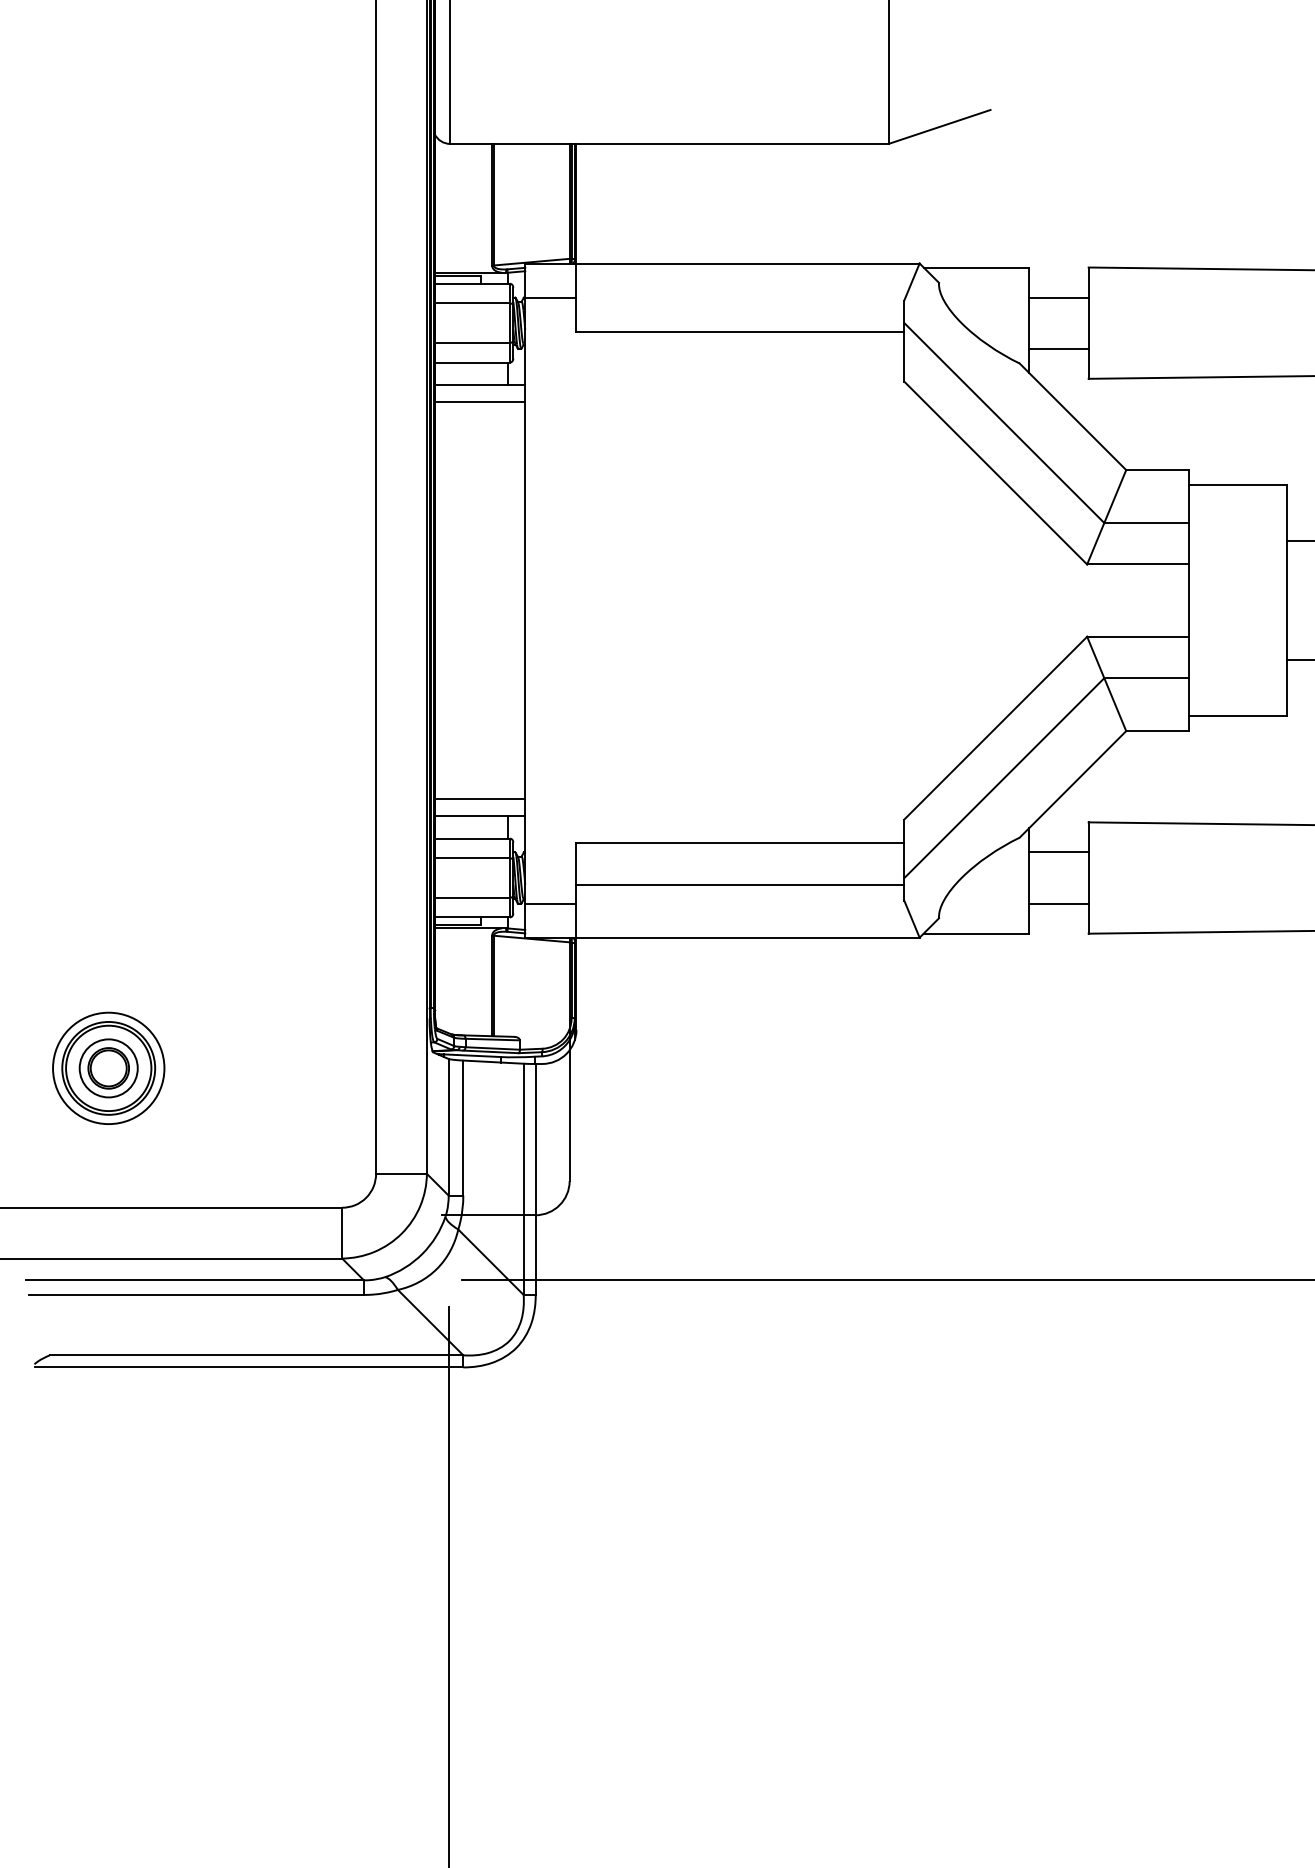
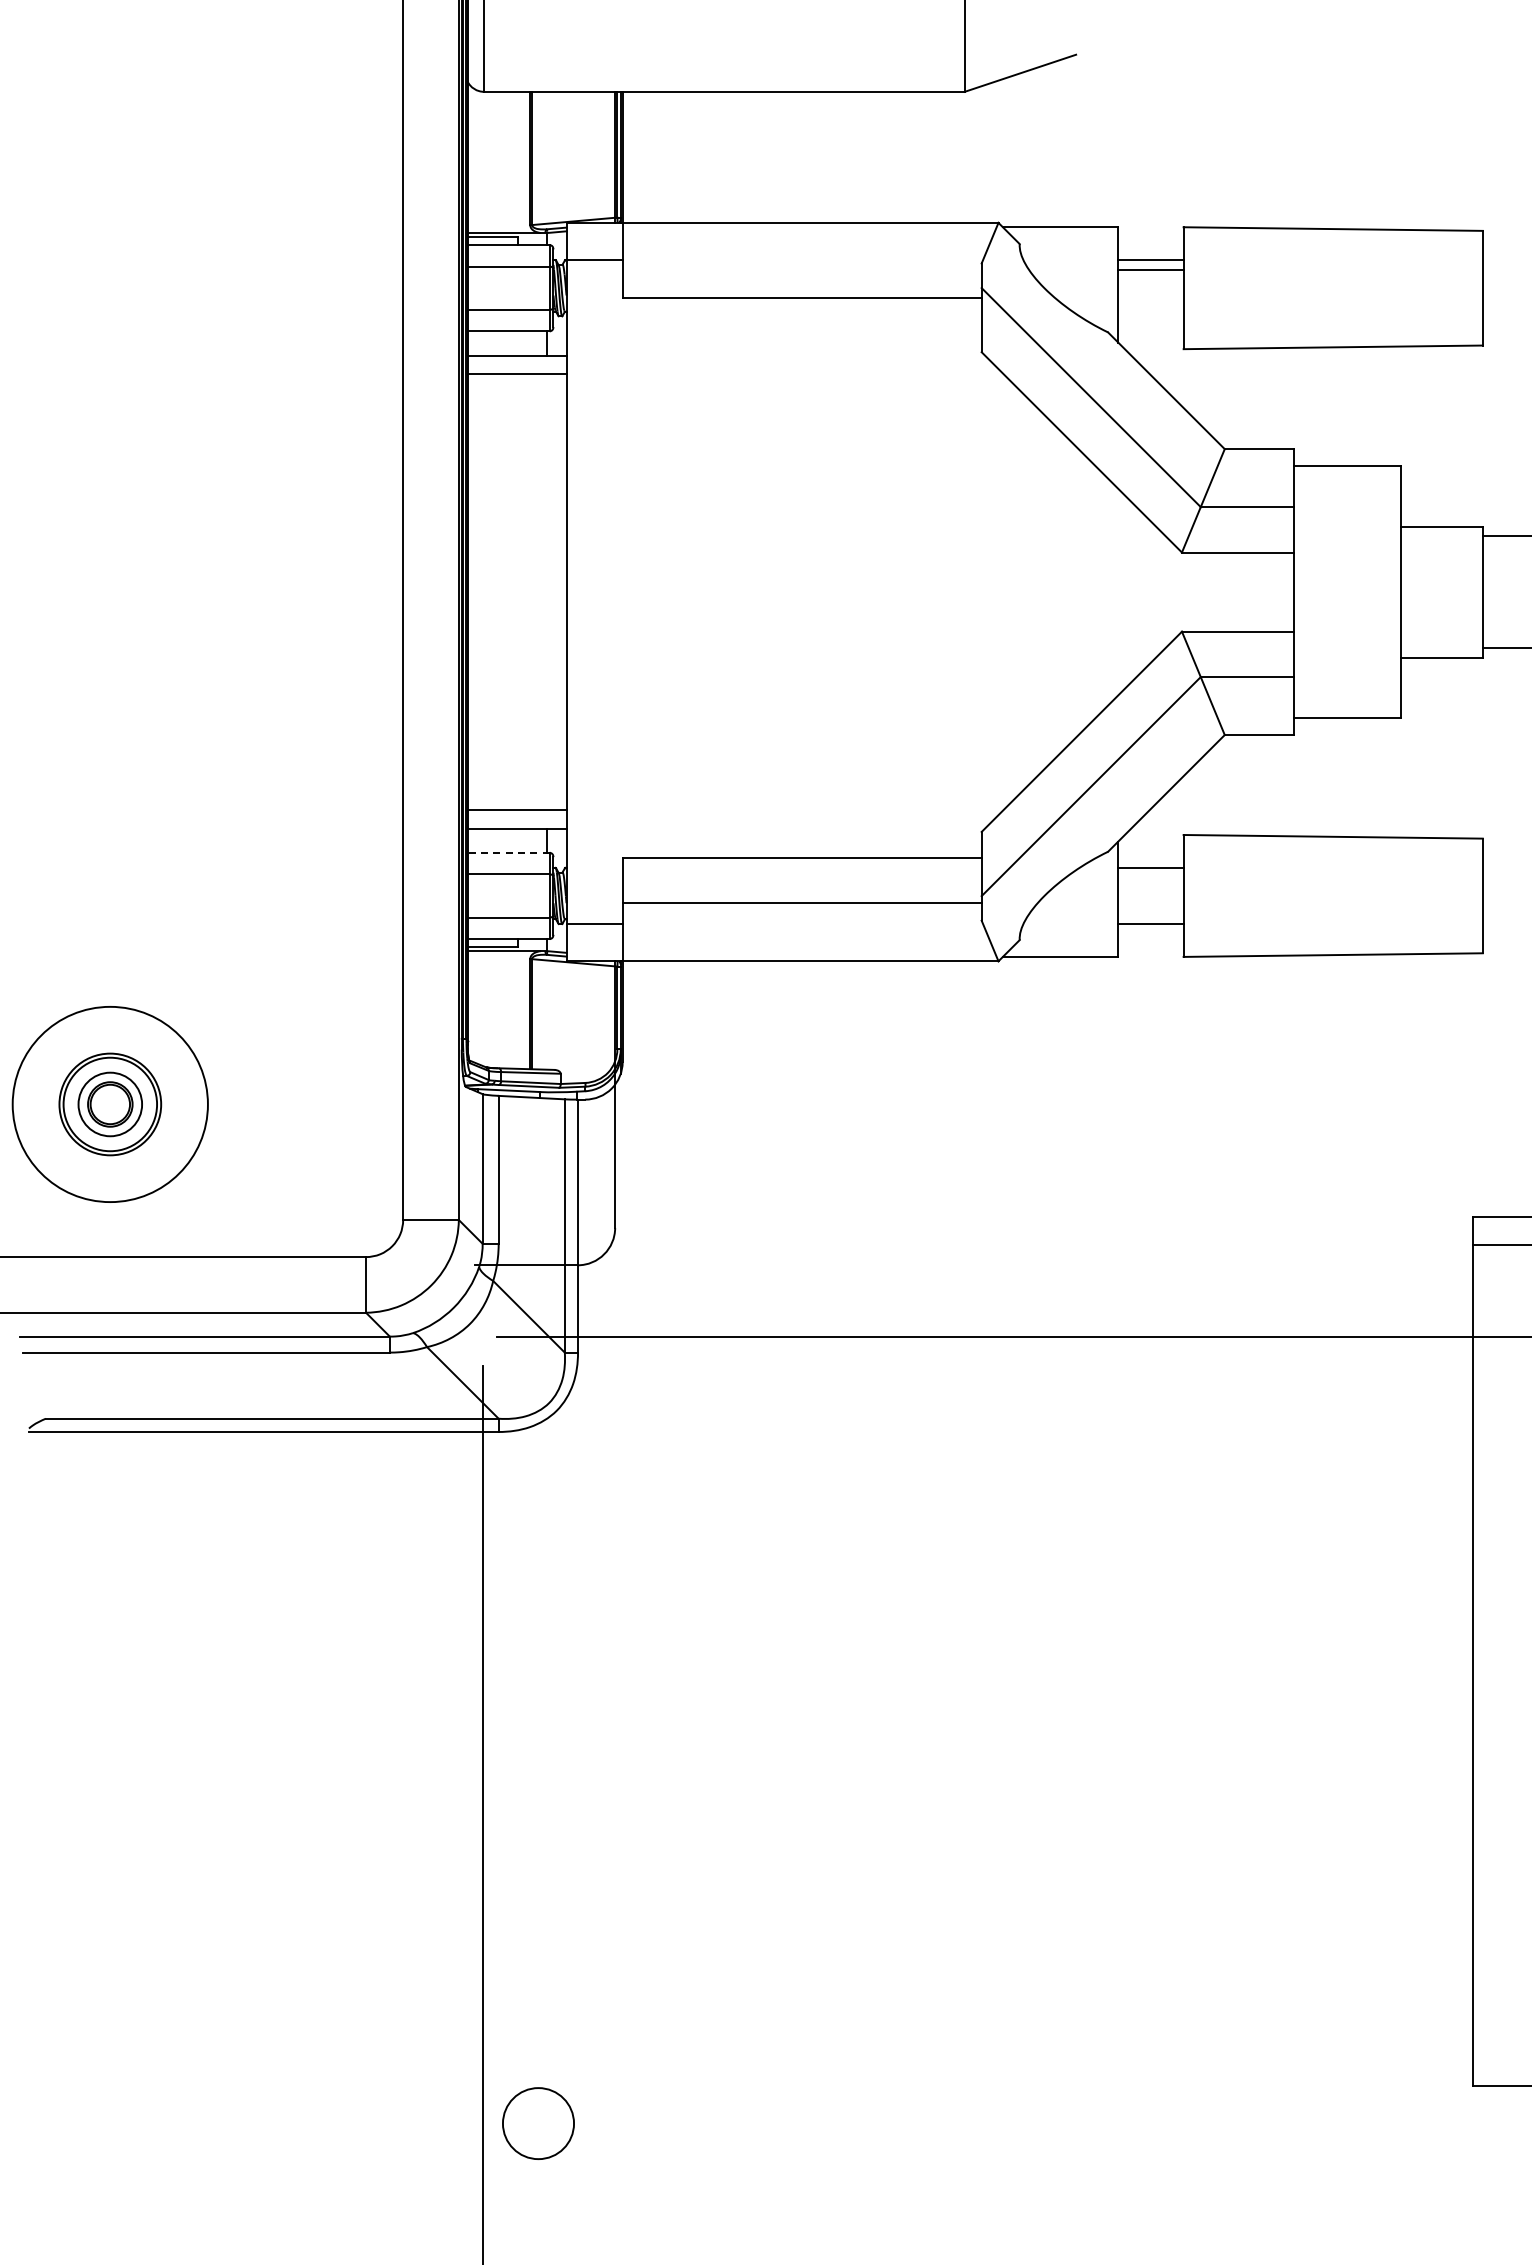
line: (1058, 348) -> (1150, 270), moved
line: (472, 838) -> (508, 852), solid -> dashed
circle: (108, 1068) -> (110, 1104), size x1.6

